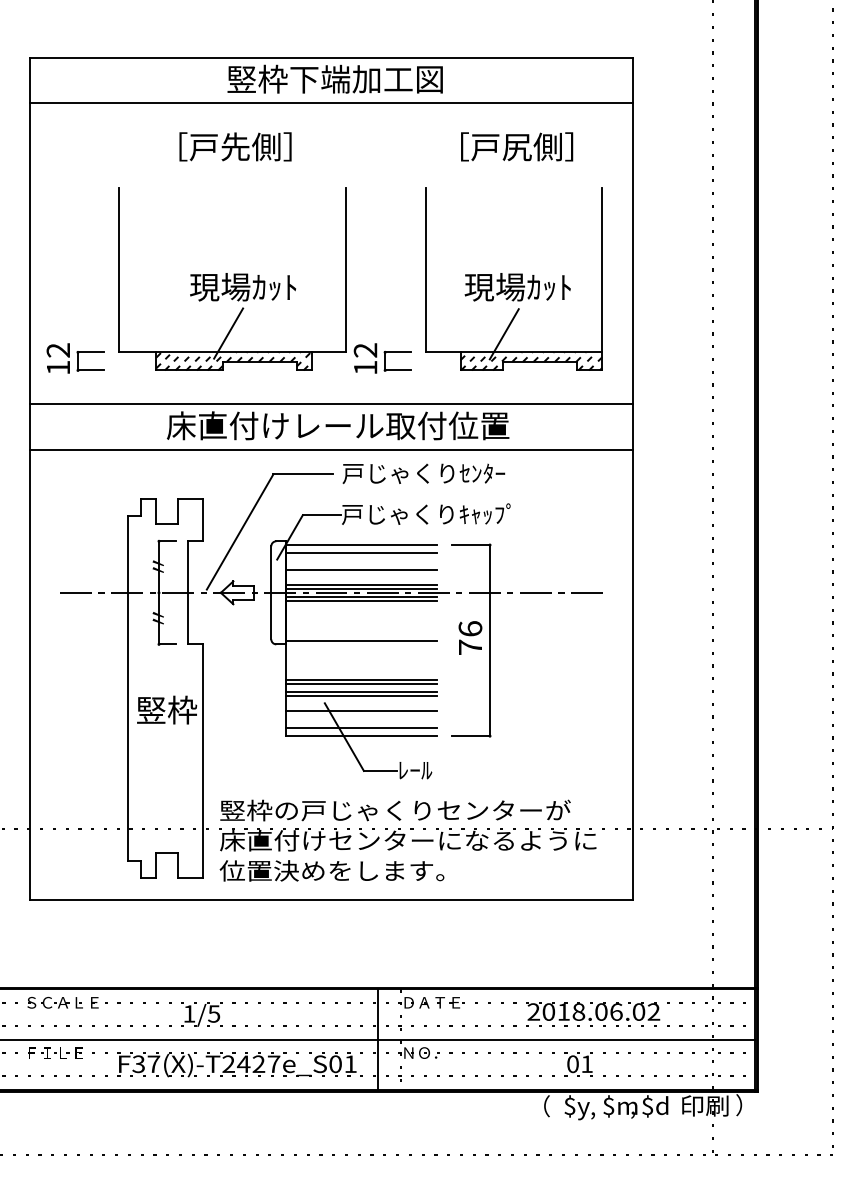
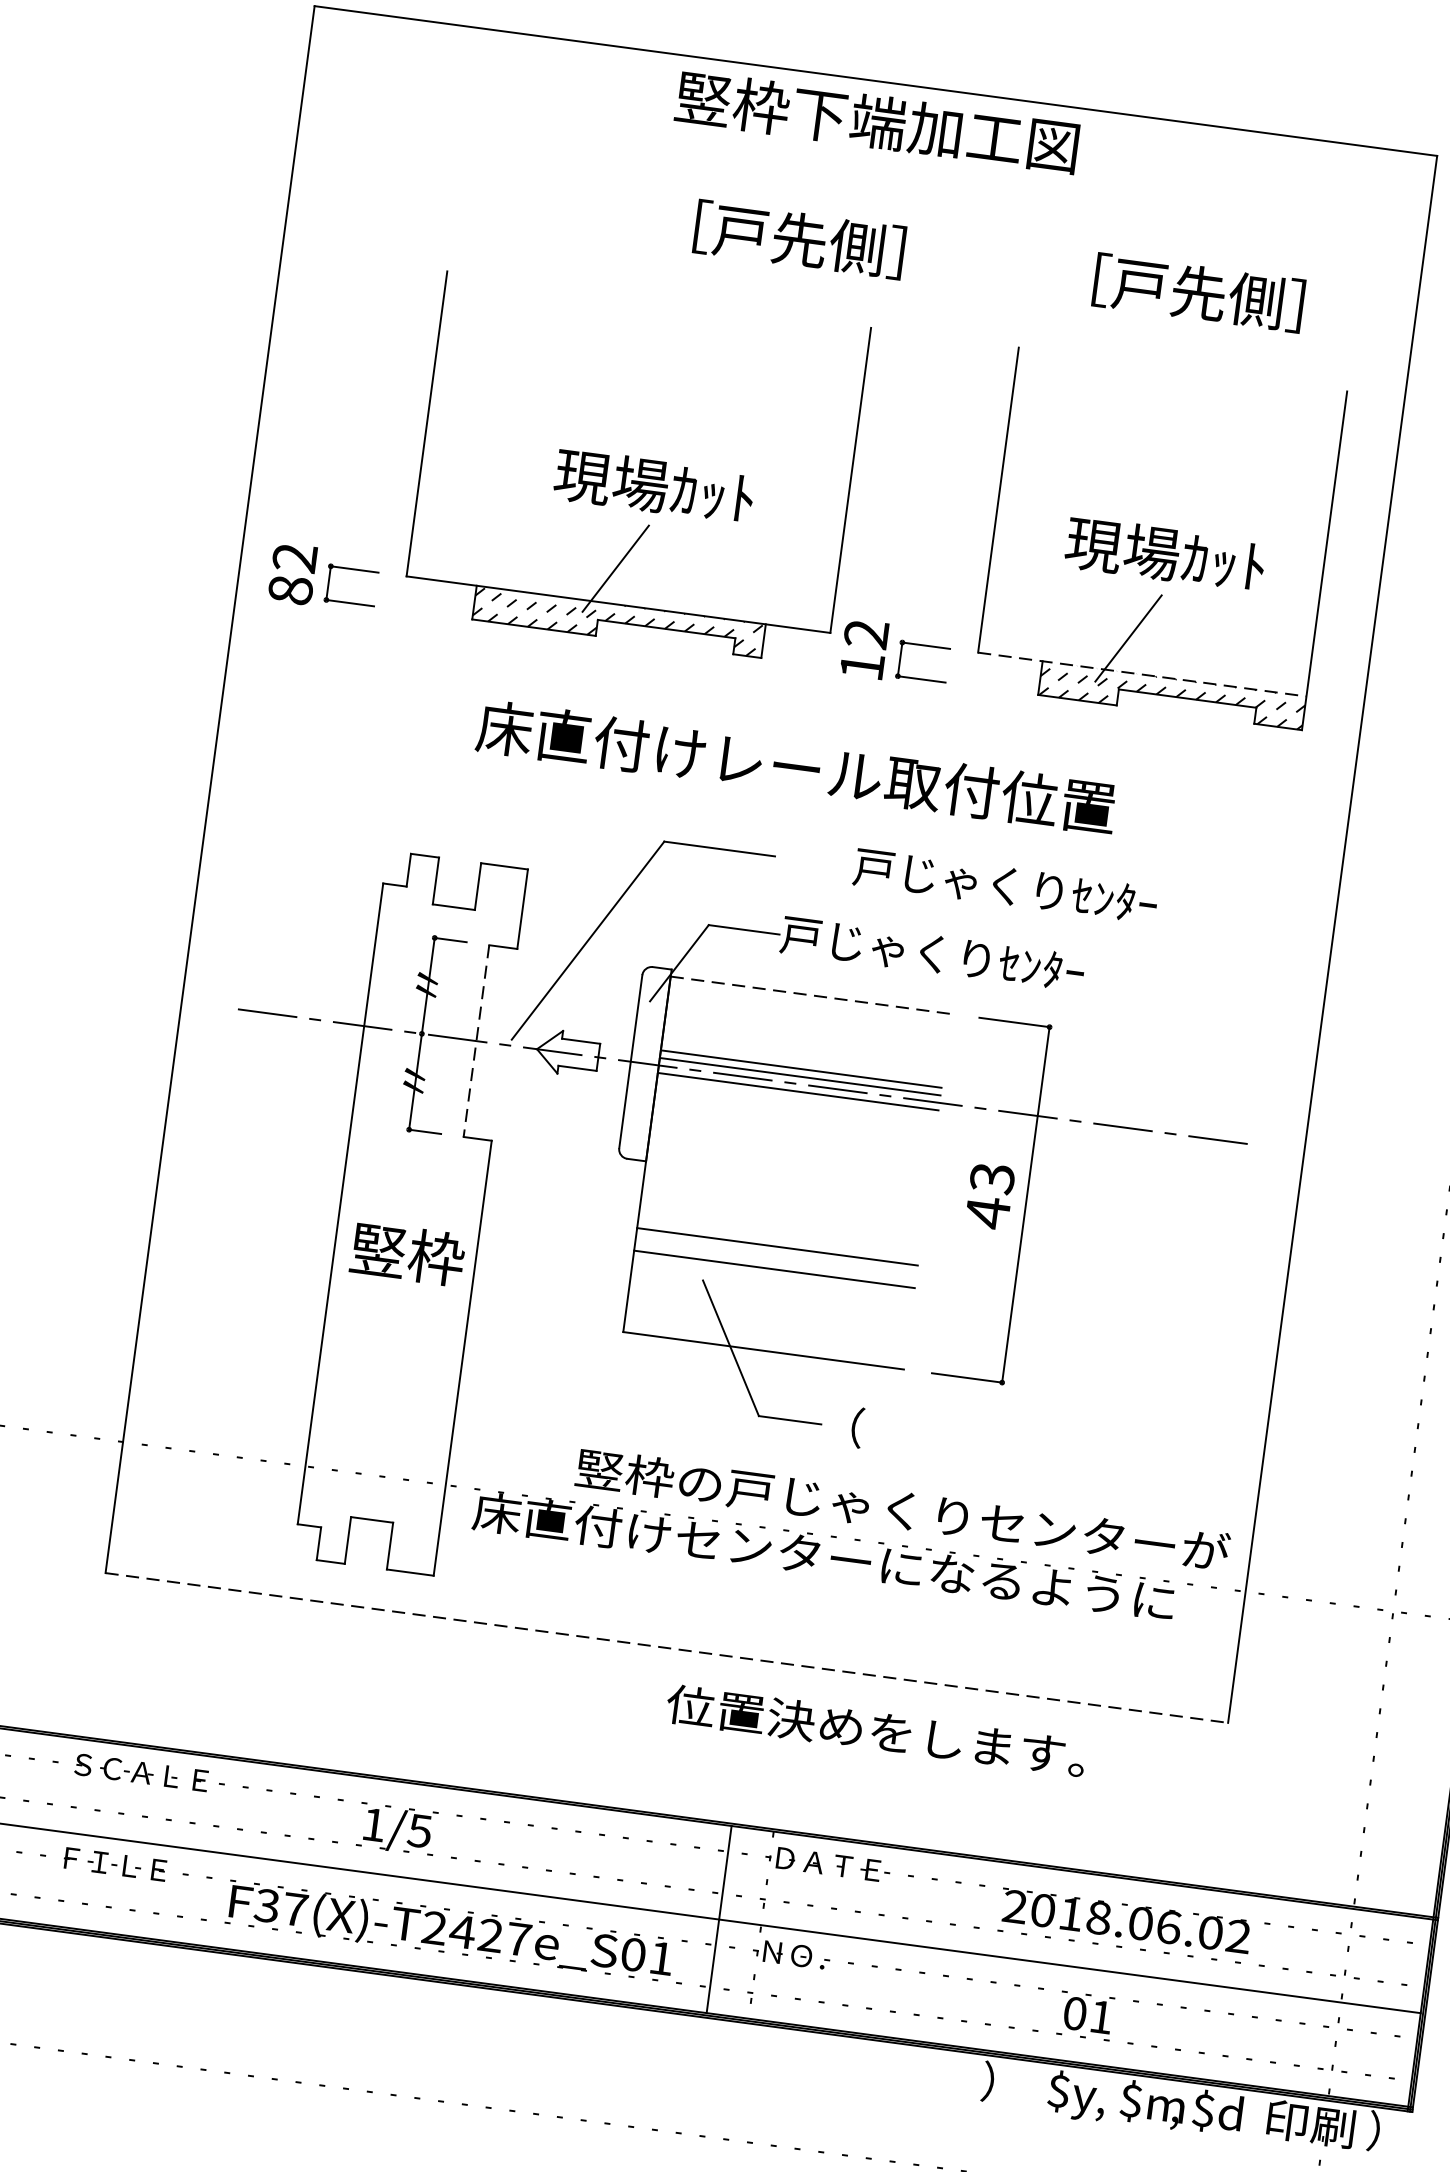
line: (331, 102) -> (864, 164), removed
text: (235, 146) -> (799, 239), moved
text: (516, 146) -> (1197, 292), ［戸尻側］ -> ［戸先側］
line: (514, 352) -> (1142, 674), solid -> dashed
text: (58, 367) -> (290, 589), 12 -> 82
line: (331, 404) -> (789, 726), removed
line: (331, 449) -> (778, 809), removed
text: (423, 473) -> (1005, 885), moved
text: (484, 513) -> (1047, 967), 戸じゃくりｷｬｯﾌﾟ -> 戸じゃくりｾﾝﾀｰ
line: (362, 545) -> (812, 996), solid -> dashed
line: (361, 552) -> (808, 1009), removed
line: (361, 570) -> (804, 1042), removed
line: (188, 592) -> (476, 1040), solid -> dashed
line: (361, 600) -> (796, 1098), removed
text: (470, 638) -> (990, 1196), 76 -> 43
line: (361, 640) -> (786, 1172), removed
line: (361, 684) -> (775, 1254), removed
line: (361, 696) -> (772, 1276), removed
line: (361, 711) -> (769, 1304), removed
line: (361, 728) -> (764, 1336), removed
text: (415, 770) -> (855, 1428), ﾚｰﾙ -> （
text: (395, 810) -> (902, 1510), moved
text: (331, 870) -> (875, 1729), moved
line: (331, 899) -> (666, 1647), solid -> dashed
text: (539, 1106) -> (1002, 2083), （ -> ）

